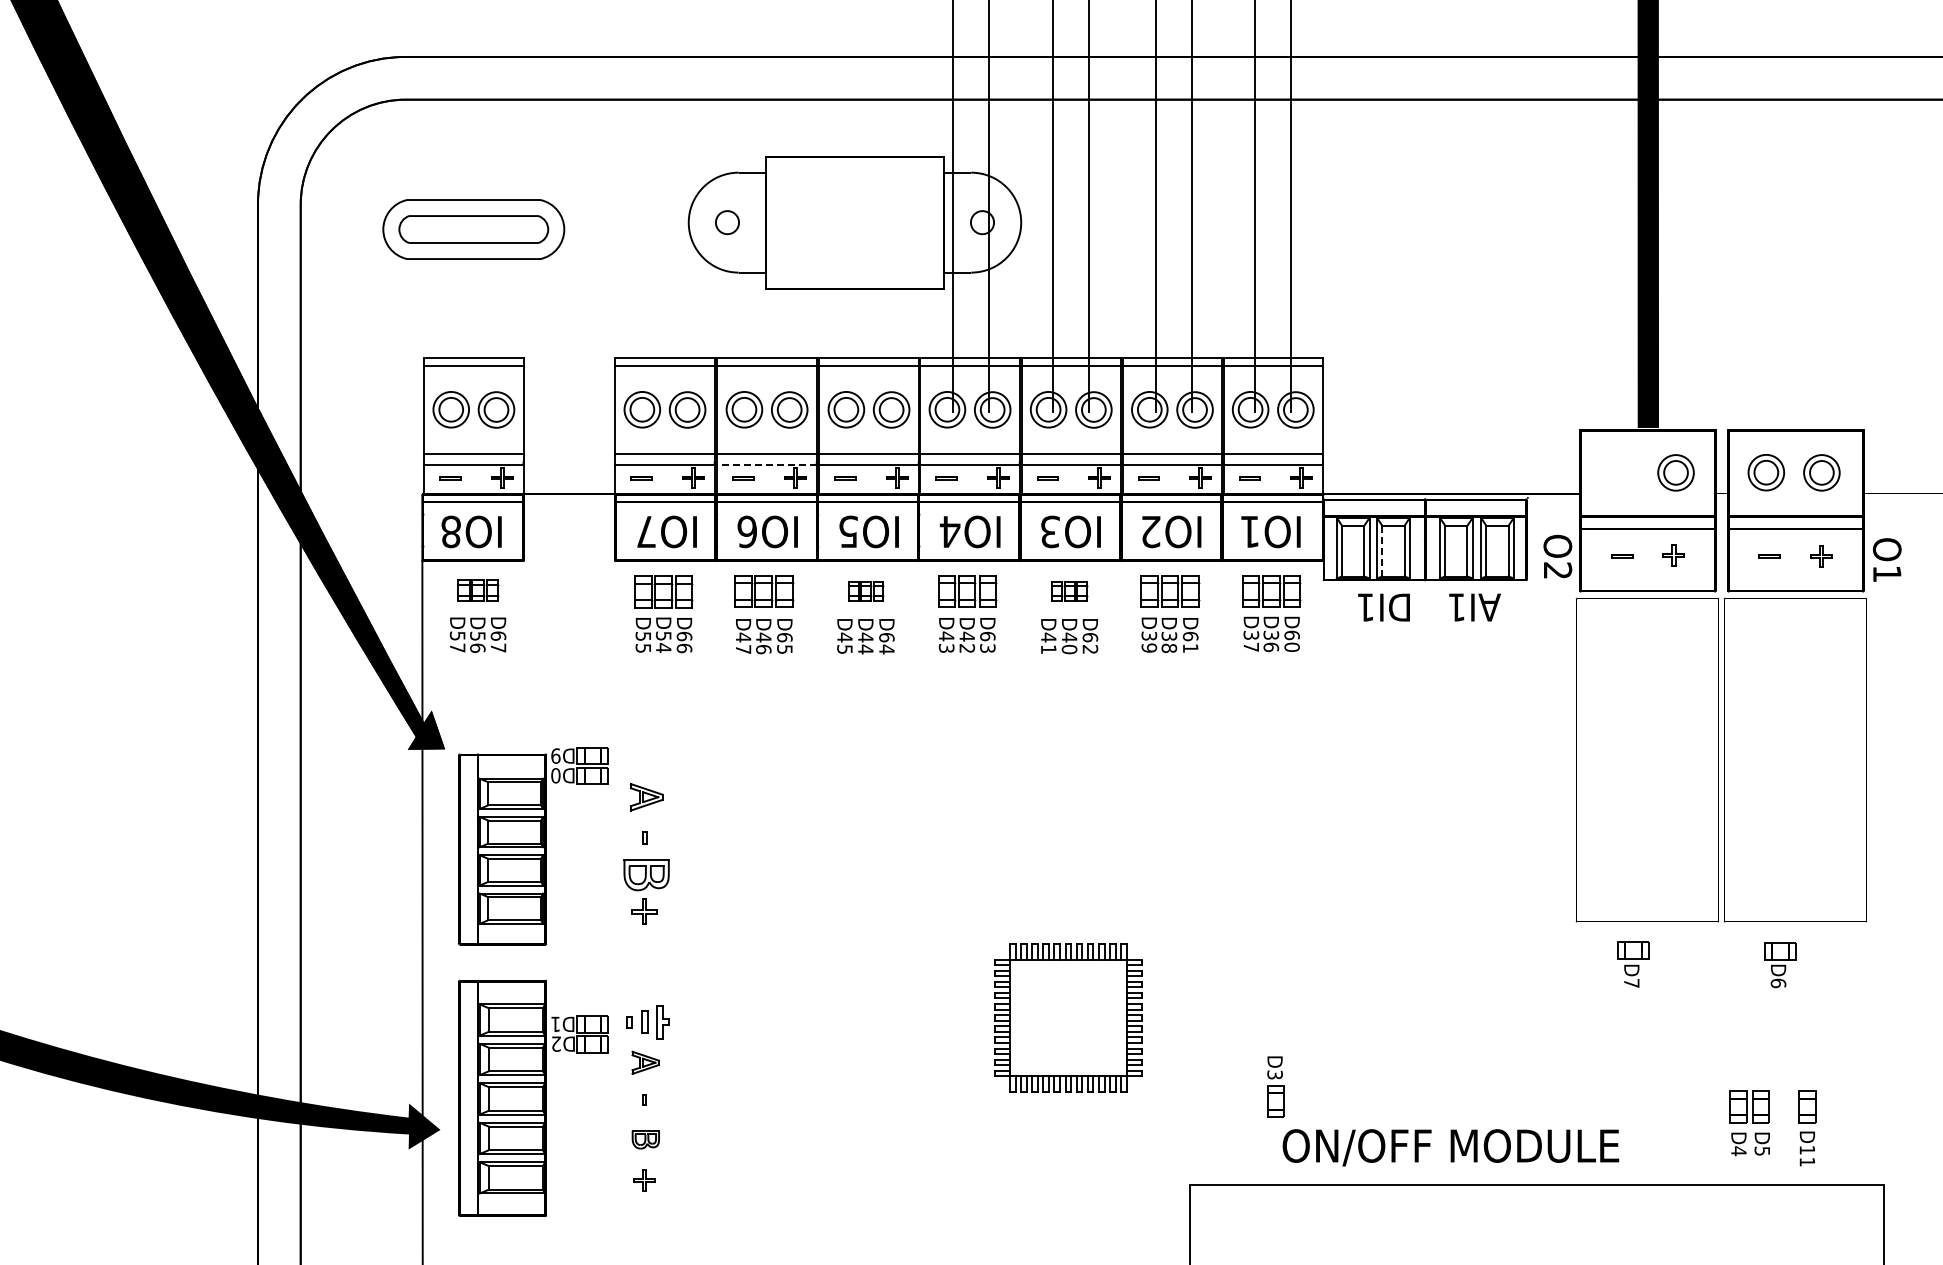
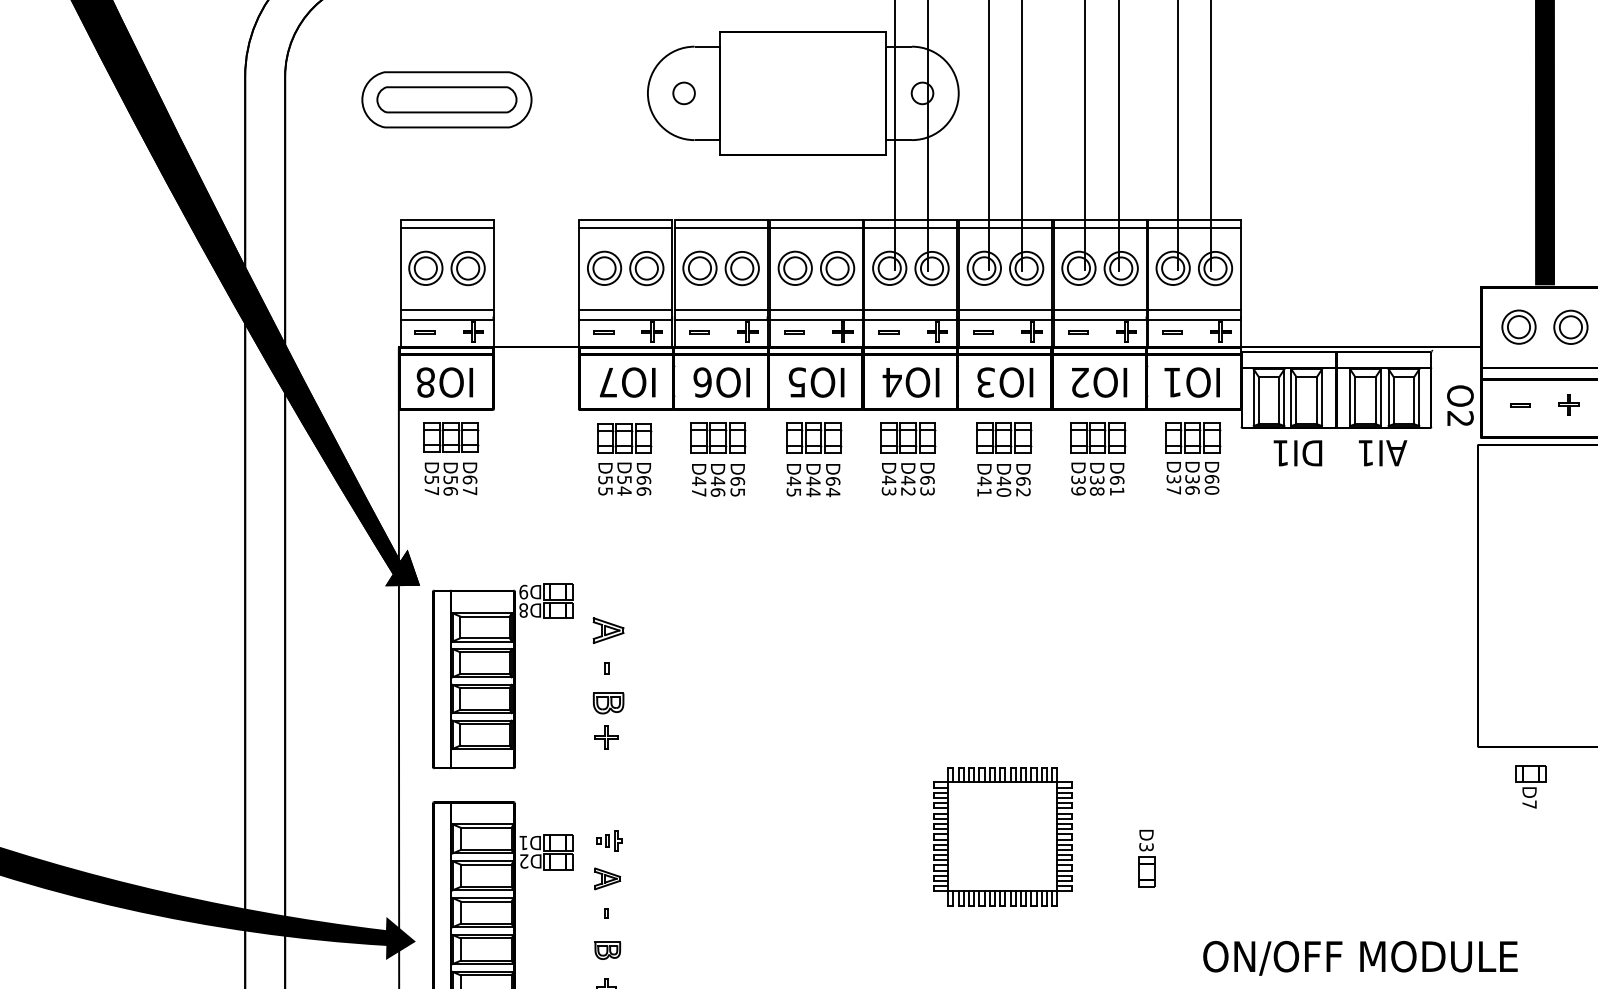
line: (767, 464) -> (721, 319), dashed -> solid
part: (1620, 472) -> (1518, 326), added
line: (1382, 550) -> (1296, 399), dashed -> solid
part: (478, 590) -> (451, 437), size x1.43
part: (866, 591) -> (814, 438), size x1.67
part: (1069, 591) -> (1003, 438), size x1.67
text: (555, 775) -> (523, 610), D0 -> D8
part: (646, 874) -> (608, 702), size x0.71
part: (647, 1022) -> (609, 841), size x0.62
part: (1275, 1086) -> (1146, 858), moved

